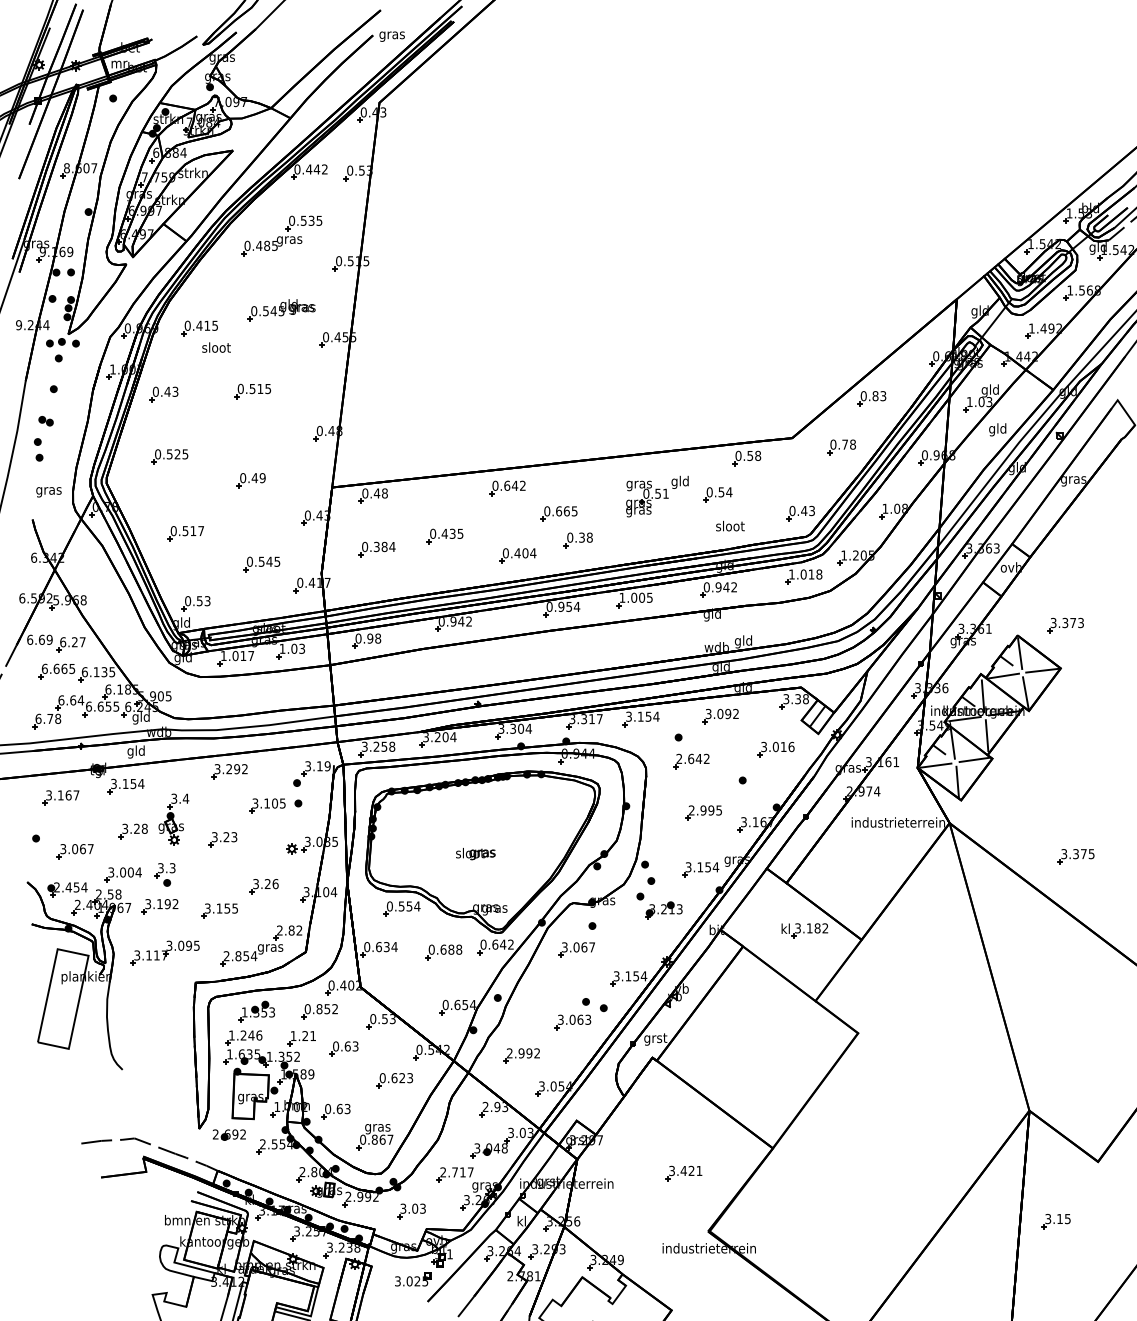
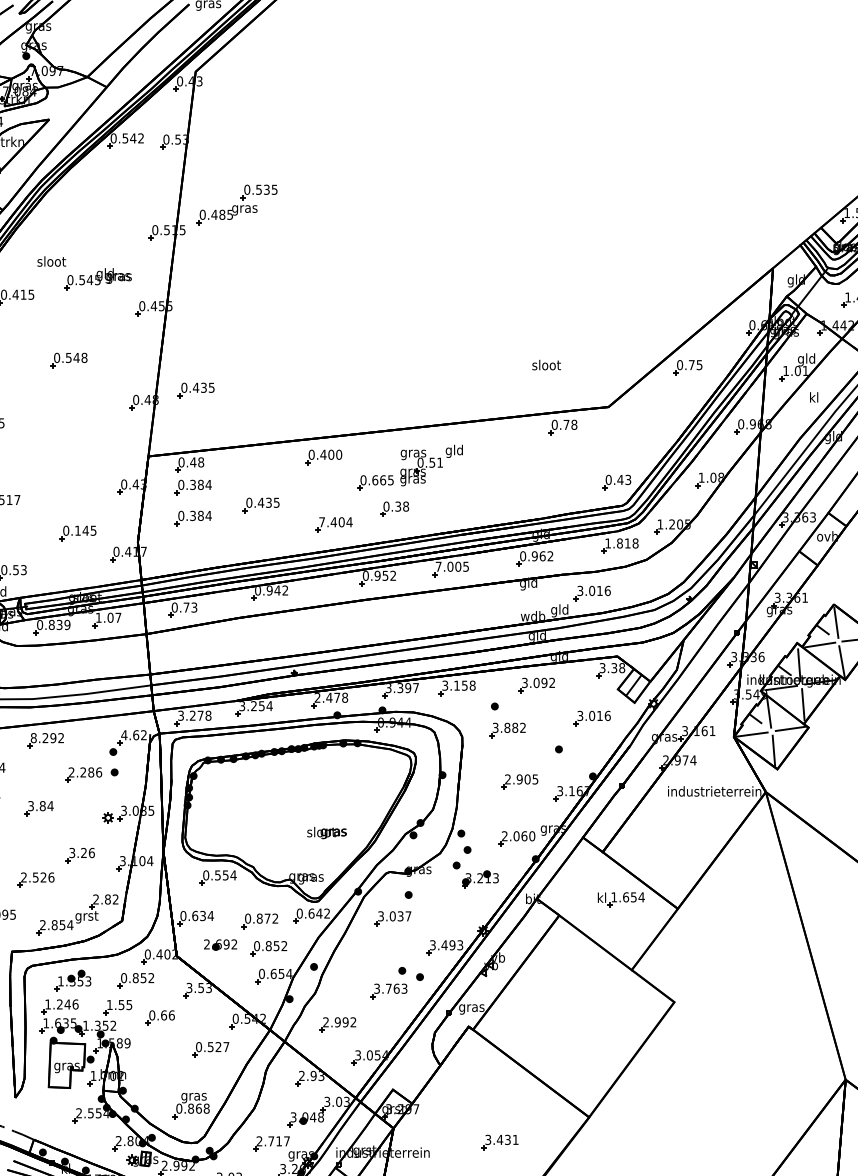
text: (309, 169) -> (125, 138), 0.442 -> 0.542
part: (281, 235) -> (236, 204), moved
text: (216, 347) -> (51, 261), moved
text: (264, 388) -> (80, 357), 0.515 -> 0.548
text: (879, 396) -> (695, 365), 0.83 -> 0.75
text: (989, 402) -> (805, 371), 1.03 -> 1.01
part: (379, 421) -> (195, 390), added
text: (997, 429) -> (813, 398), gld -> kl
part: (841, 447) -> (657, 416), removed
text: (750, 456) -> (566, 425), 0.58 -> 0.78
part: (250, 480) -> (66, 449), removed
text: (514, 485) -> (330, 454), 0.642 -> 0.400
part: (717, 494) -> (533, 463), removed
part: (657, 496) -> (431, 465), moved
part: (376, 518) -> (192, 487), added
text: (730, 525) -> (546, 364), moved
text: (505, 553) -> (321, 522), 0.404 -> 7.404
text: (261, 561) -> (77, 530), 0.545 -> 0.145
text: (803, 574) -> (619, 543), 1.018 -> 1.818
text: (726, 587) -> (542, 556), 0.942 -> 0.962
text: (622, 597) -> (438, 566), 1.005 -> 7.005
text: (576, 606) -> (392, 575), 0.954 -> 0.952
part: (775, 624) -> (591, 593), added
text: (374, 638) -> (190, 607), 0.98 -> 0.73
text: (301, 648) -> (117, 617), 1.03 -> 1.07
text: (237, 655) -> (53, 624), 1.017 -> 0.839
text: (656, 716) -> (472, 685), 3.154 -> 3.158
text: (591, 719) -> (407, 688), 3.317 -> 3.397
text: (514, 728) -> (330, 697), 3.304 -> 2.478
text: (445, 737) -> (261, 706), 3.204 -> 3.254
text: (384, 746) -> (200, 715), 3.258 -> 3.278
text: (689, 758) -> (505, 727), 2.642 -> 3.882
text: (317, 766) -> (133, 735), 3.19 -> 4.62
text: (217, 769) -> (33, 738), 3.292 -> 8.292
text: (268, 803) -> (84, 772), 3.105 -> 2.286
text: (711, 810) -> (527, 779), 2.995 -> 2.905
text: (230, 837) -> (46, 806), 3.23 -> 3.84
text: (475, 854) -> (326, 833), moved
text: (702, 867) -> (518, 836), 3.154 -> 2.060
text: (221, 908) -> (37, 877), 3.155 -> 2.526
text: (811, 928) -> (627, 897), 3.182 -> 1.654
text: (584, 947) -> (400, 916), 3.067 -> 3.037
text: (270, 948) -> (86, 917), gras -> grst
text: (451, 949) -> (267, 918), 0.688 -> 0.872
text: (636, 976) -> (452, 945), 3.154 -> 3.493
part: (452, 979) -> (268, 948), added
text: (373, 1019) -> (189, 988), 0.53 -> 3.53
text: (572, 1019) -> (388, 988), 3.063 -> 3.763
text: (308, 1036) -> (124, 1005), 1.21 -> 1.55
text: (655, 1039) -> (471, 1008), grst -> gras
text: (355, 1046) -> (171, 1015), 0.63 -> 0.66
text: (402, 1078) -> (218, 1047), 0.623 -> 0.527
part: (335, 1111) -> (151, 1080), removed
part: (228, 1134) -> (219, 944), moved
text: (390, 1139) -> (206, 1108), 0.867 -> 0.868
text: (691, 1171) -> (507, 1140), 3.421 -> 3.431

